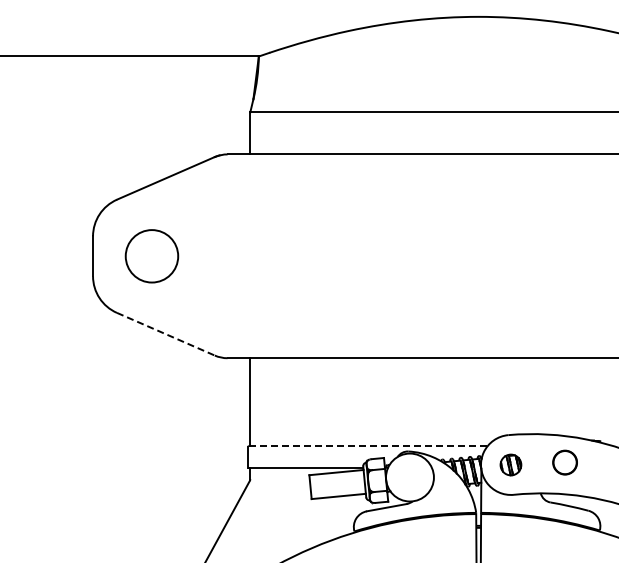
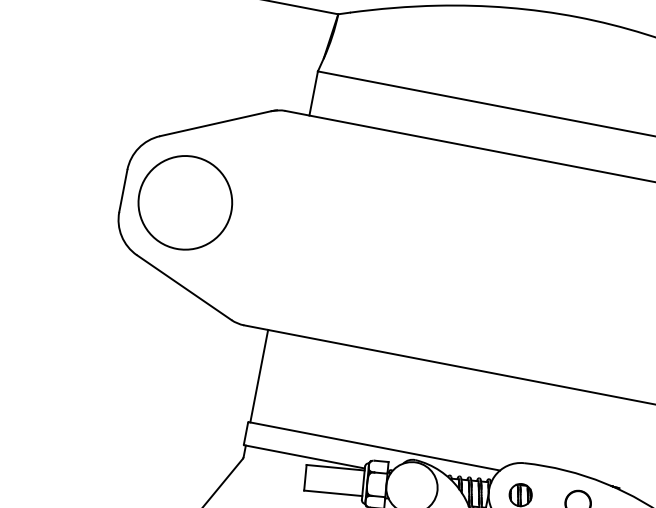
circle: (151, 256) -> (184, 202), size x1.67
line: (166, 334) -> (184, 288), dashed -> solid
line: (368, 446) -> (374, 446), dashed -> solid

